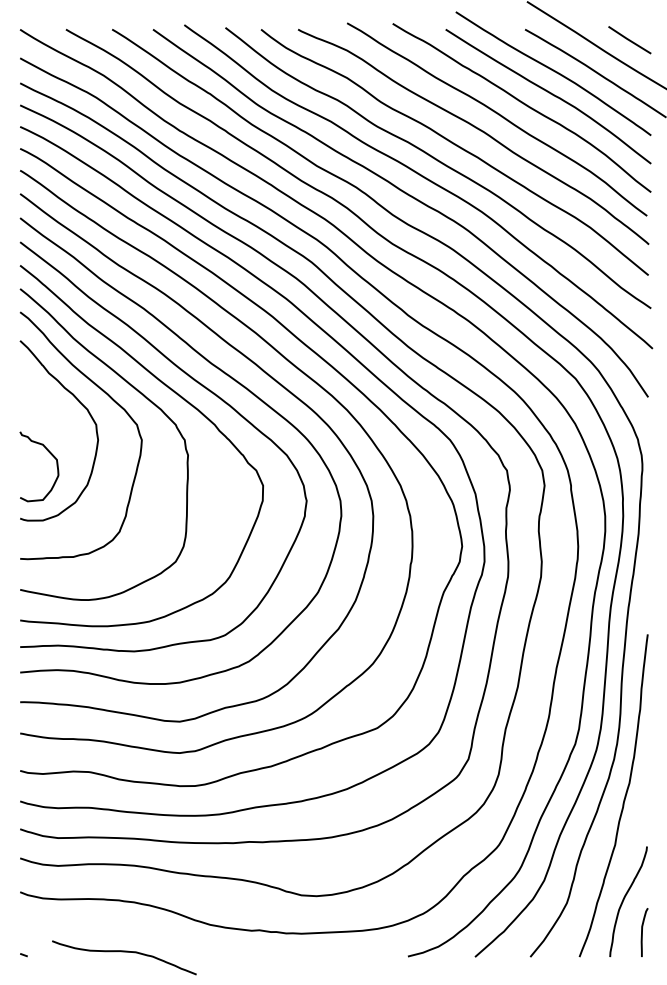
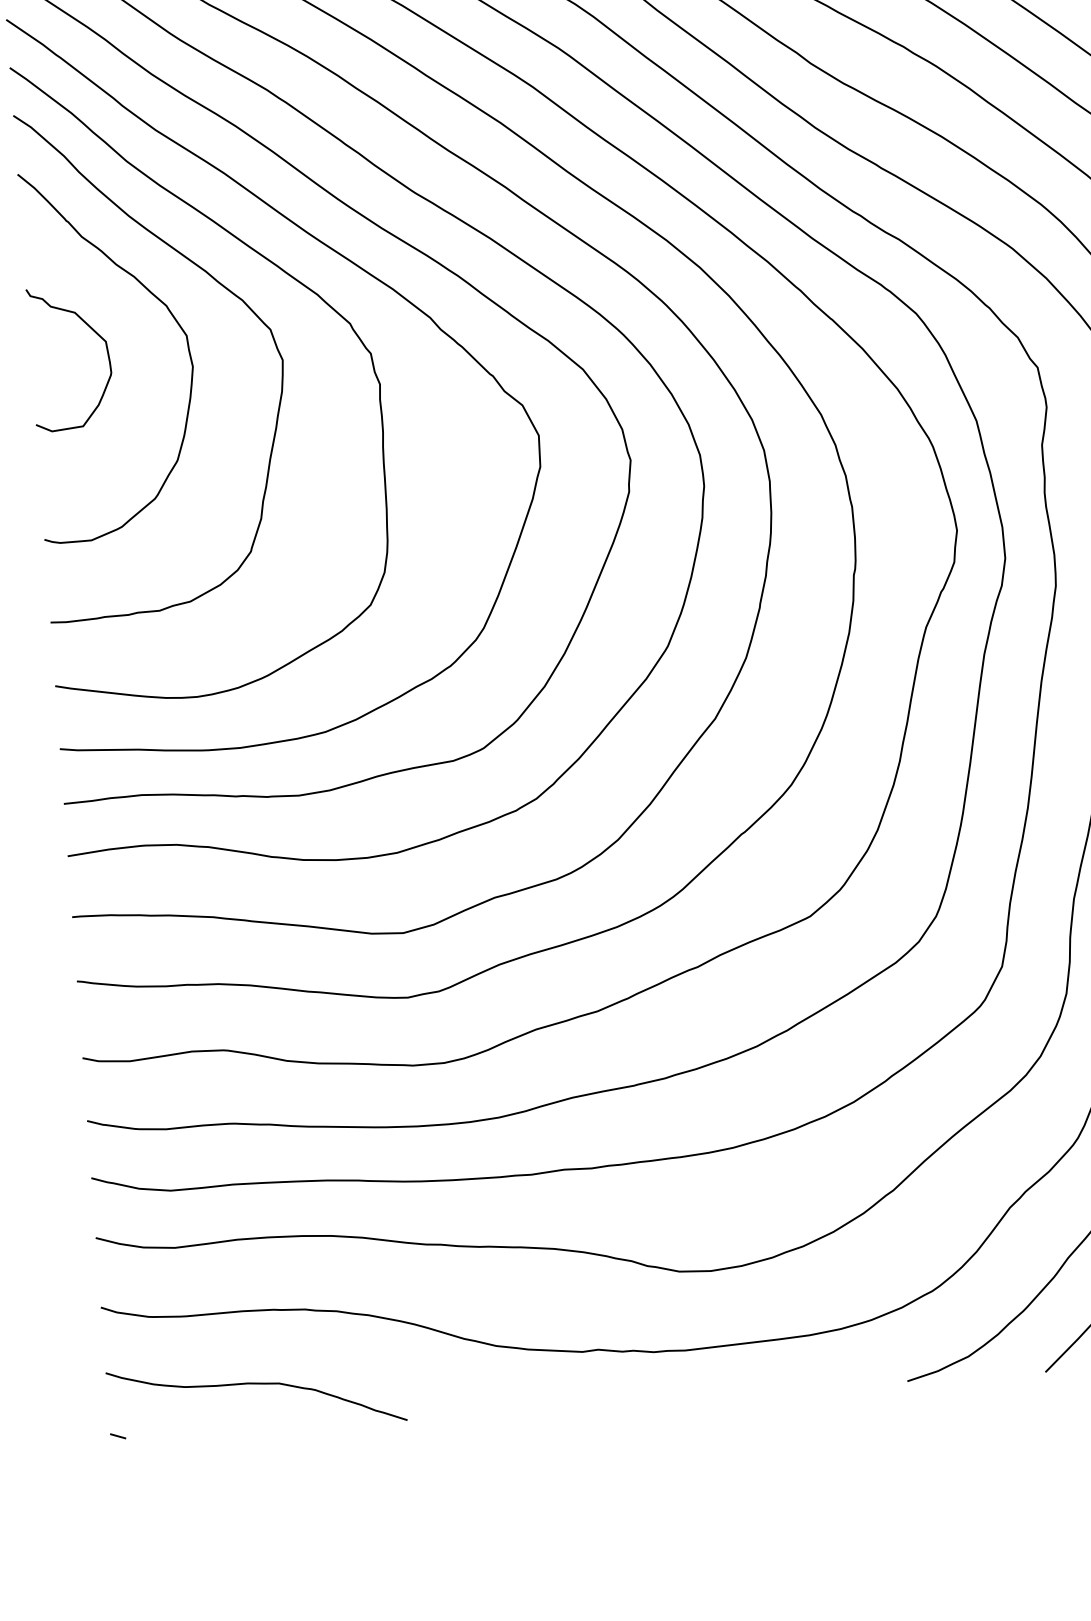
curve: (50, 454) -> (91, 331), moved
curve: (124, 952) -> (256, 1385), moved

